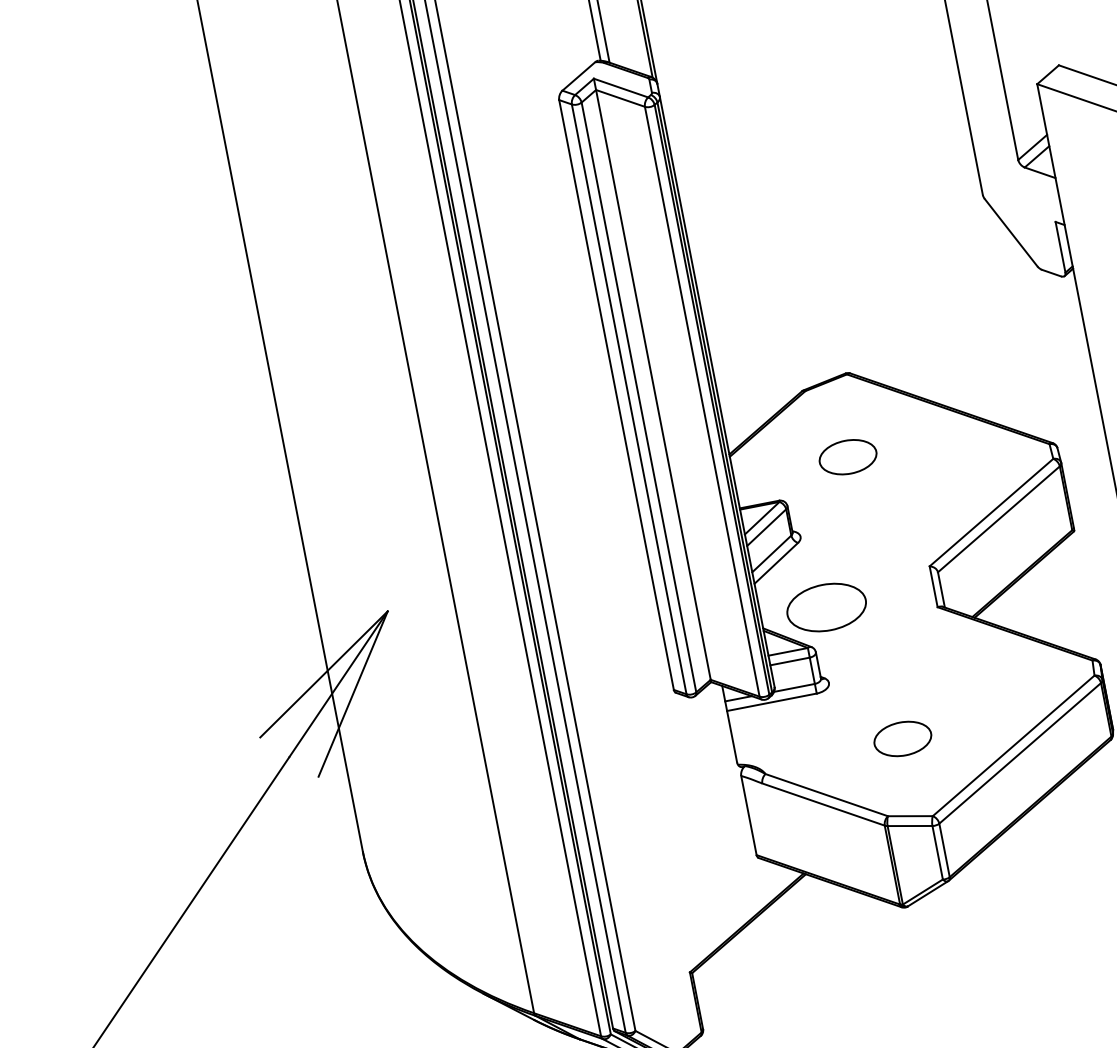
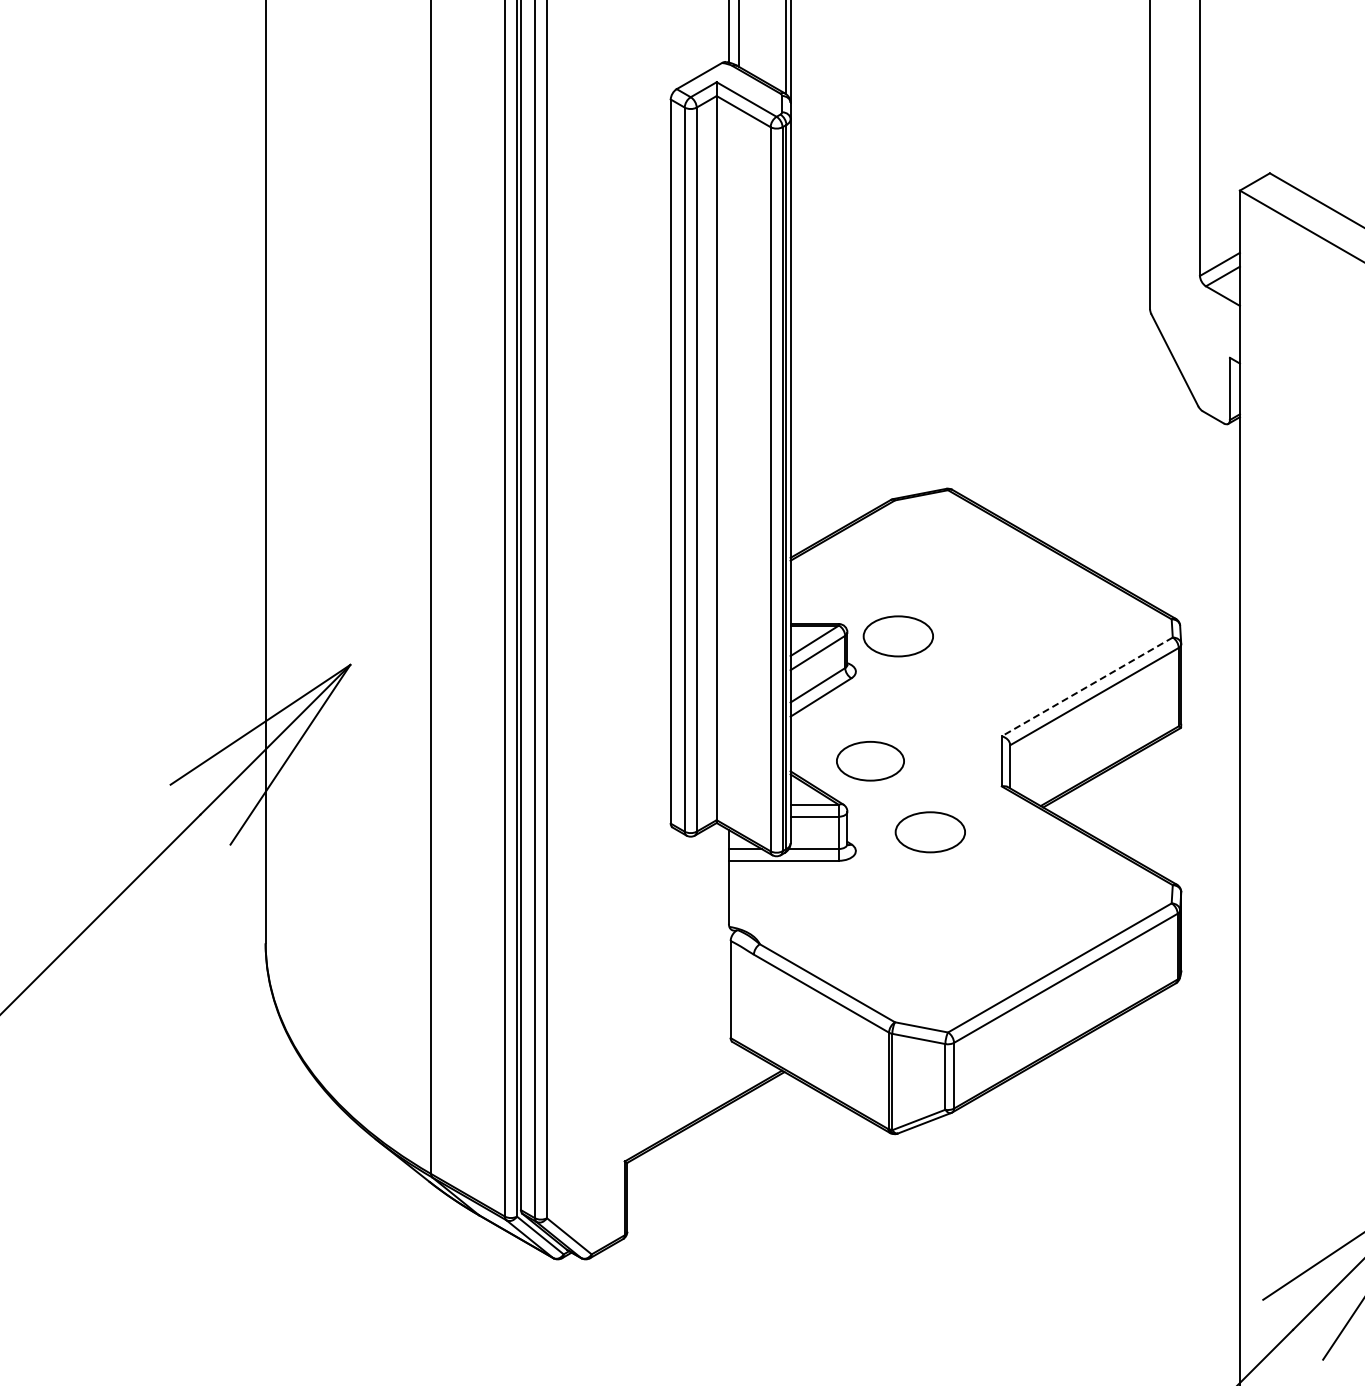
part: (847, 457) -> (897, 636), moved
line: (991, 512) -> (1087, 686), solid -> dashed
part: (826, 606) -> (870, 760), size x0.7
part: (902, 739) -> (929, 832), moved

